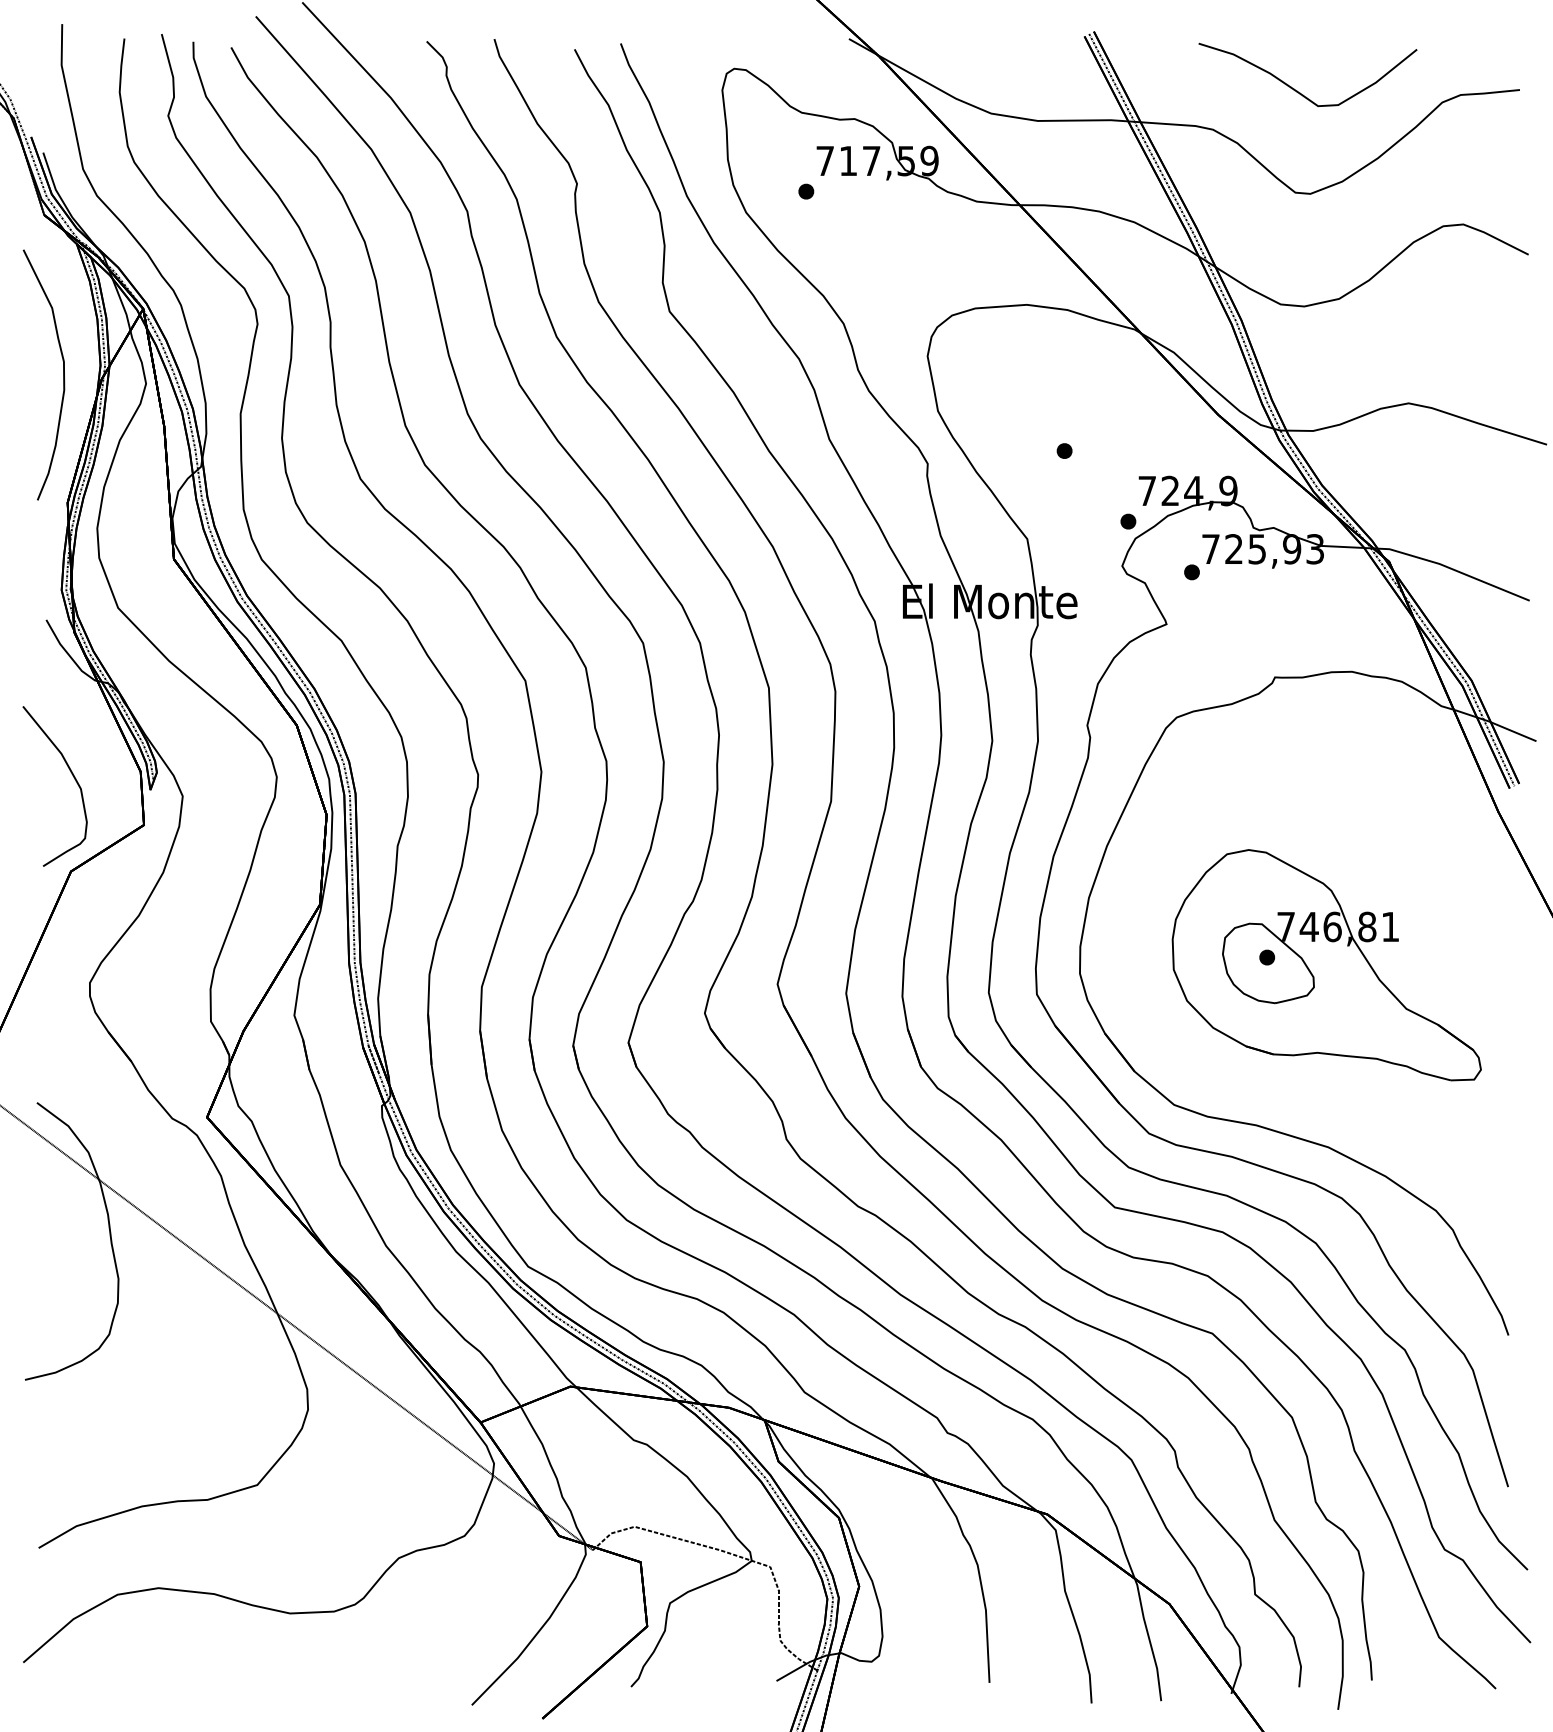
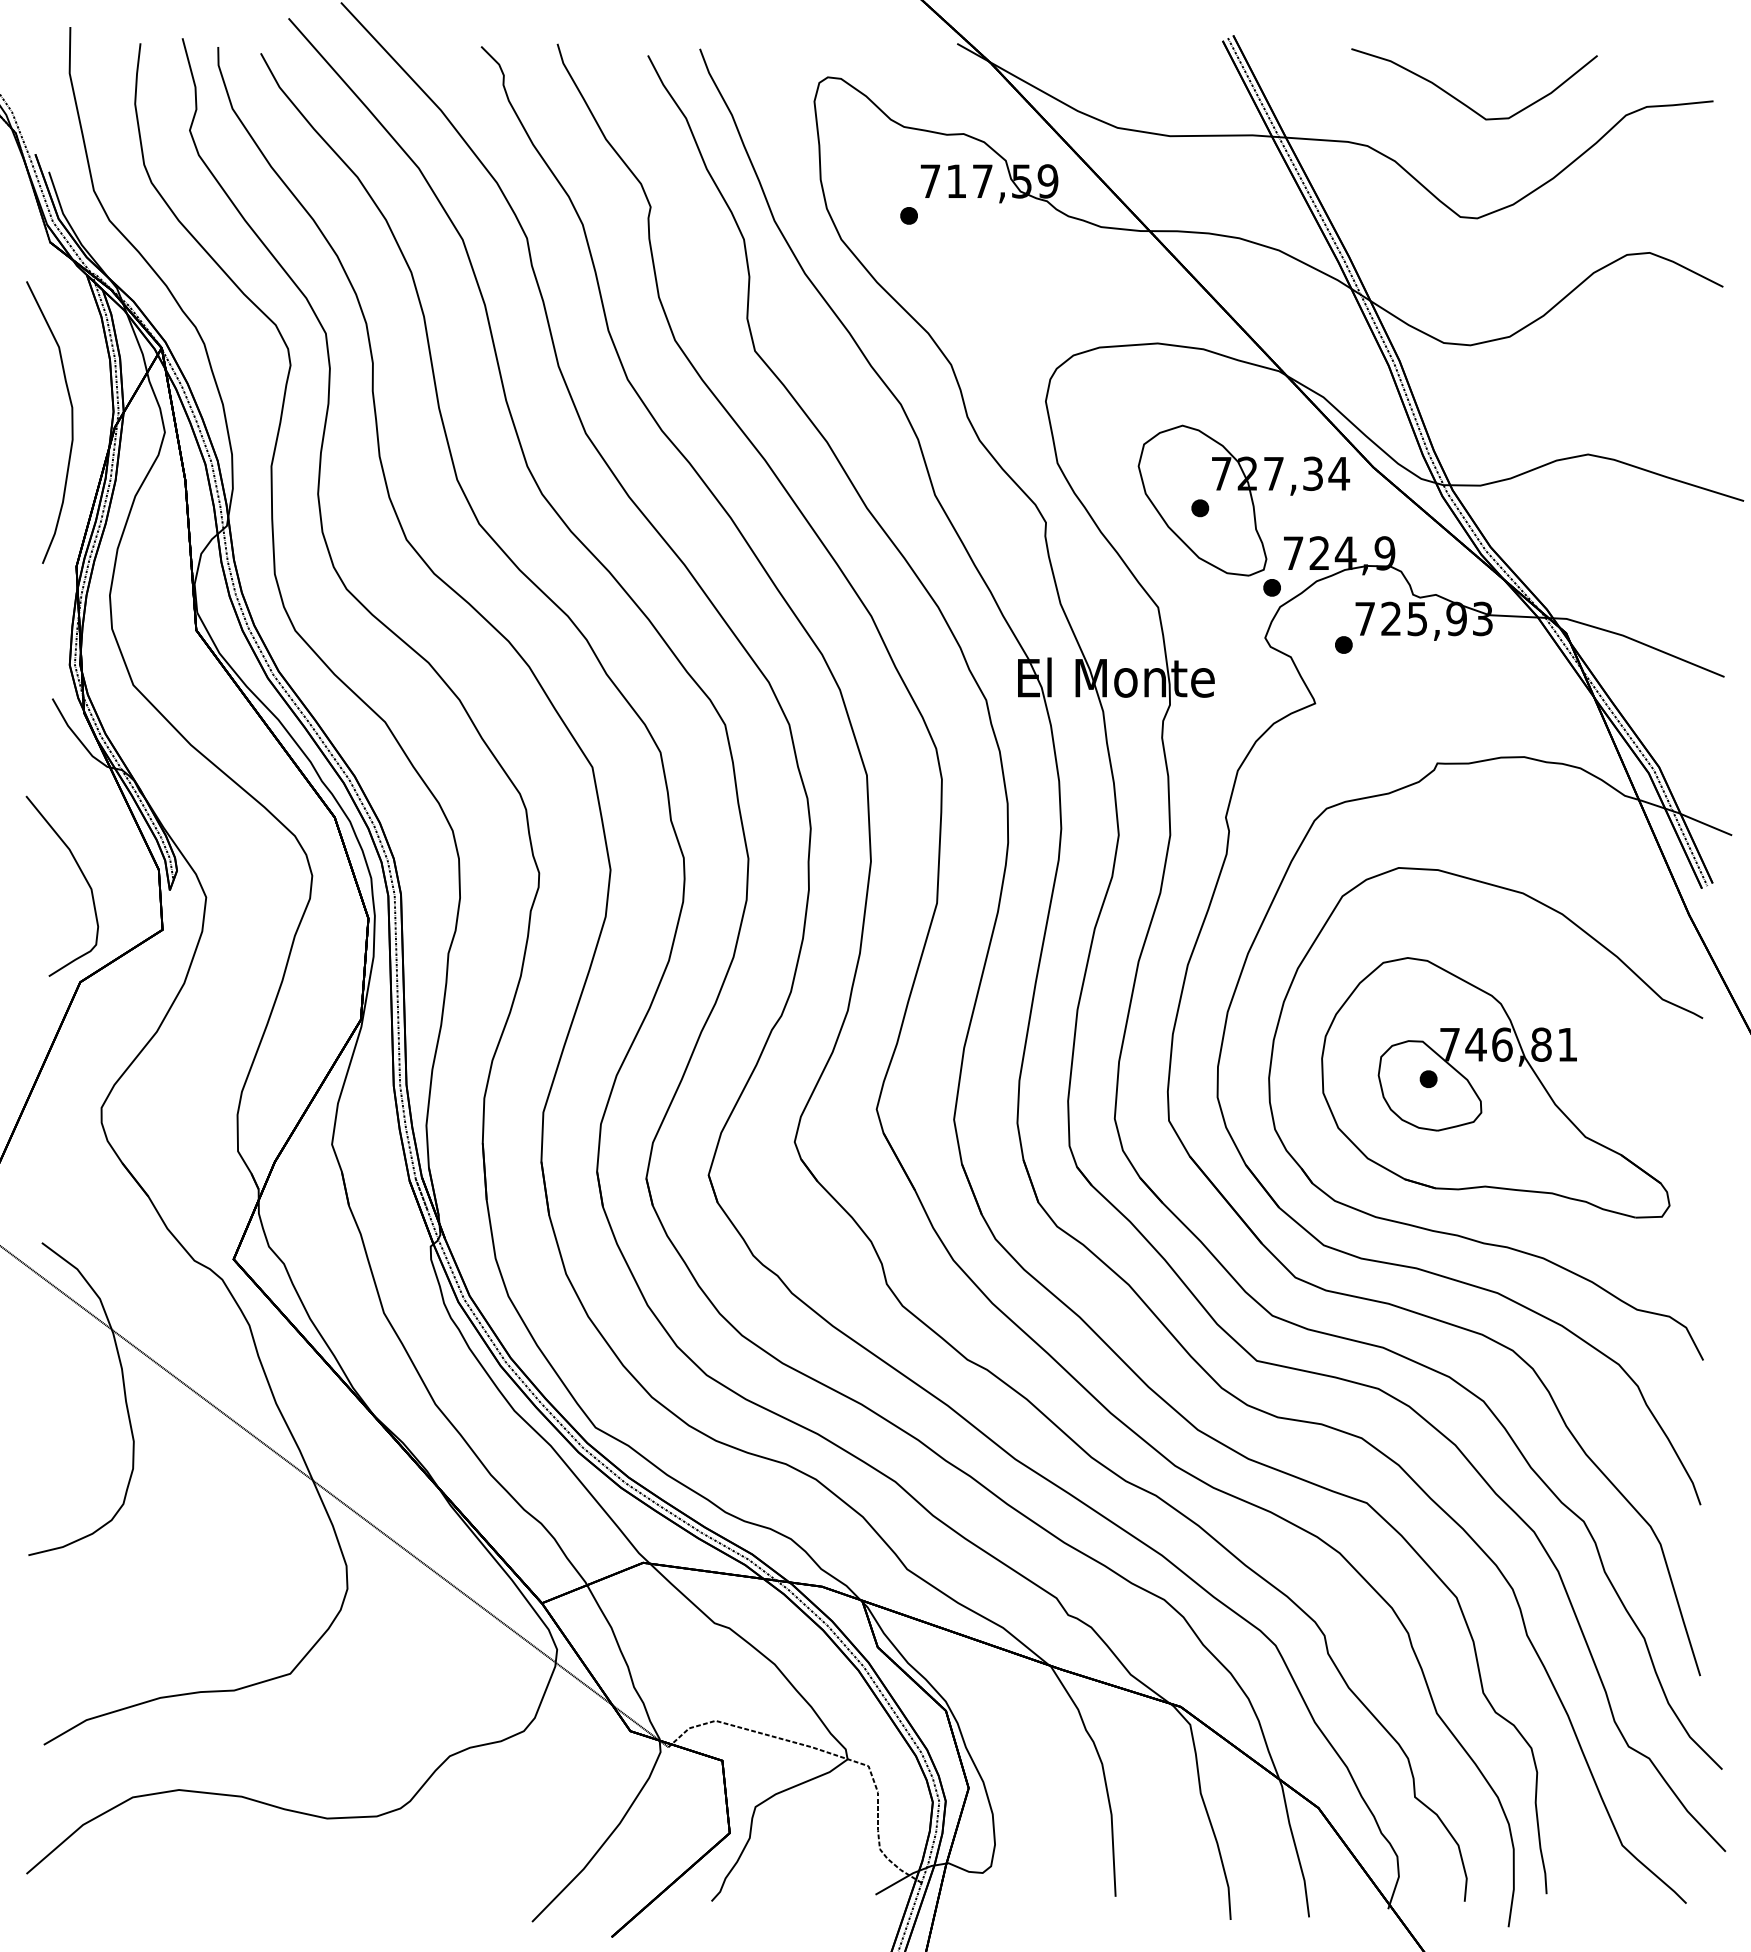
part: (1103, 444) -> (1244, 500), added
part: (1290, 1094) -> (1454, 1233), added

